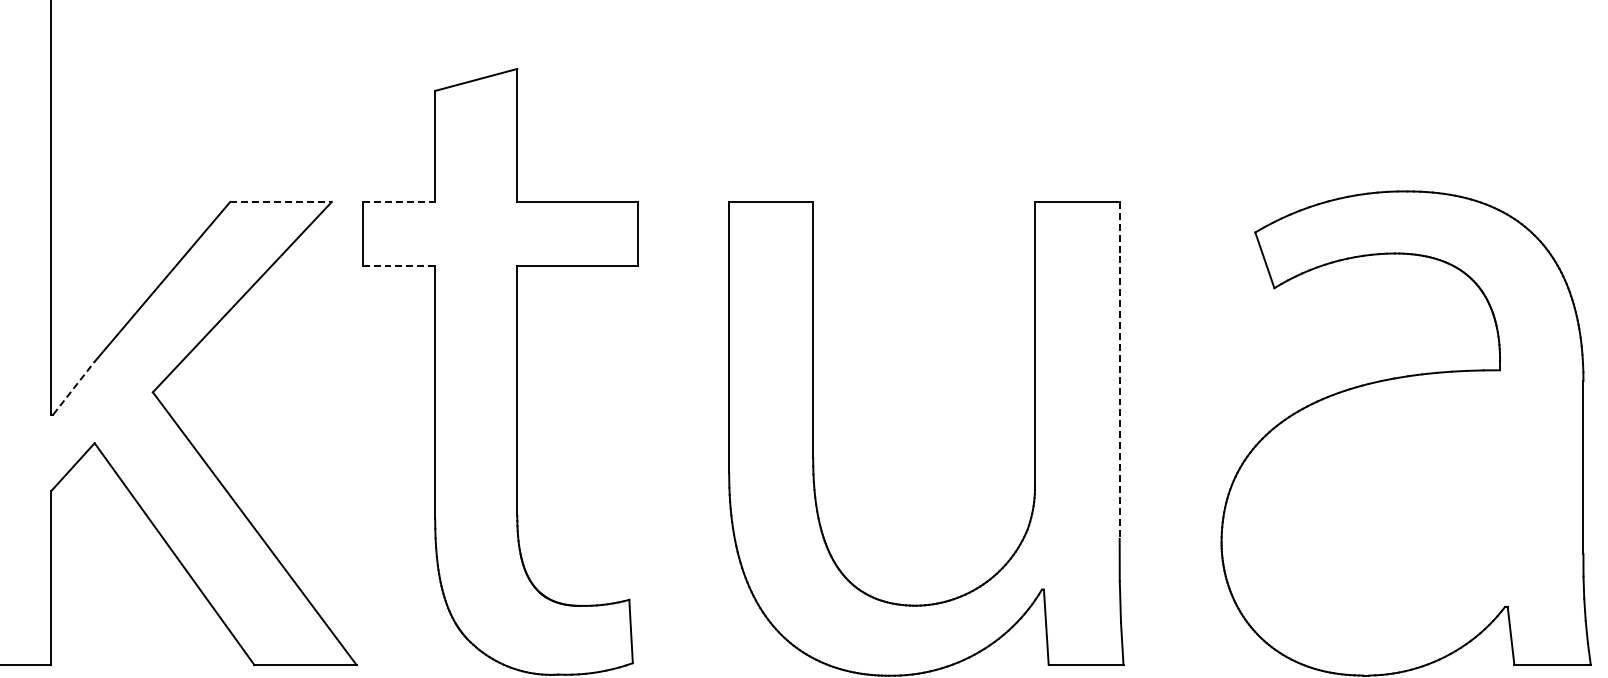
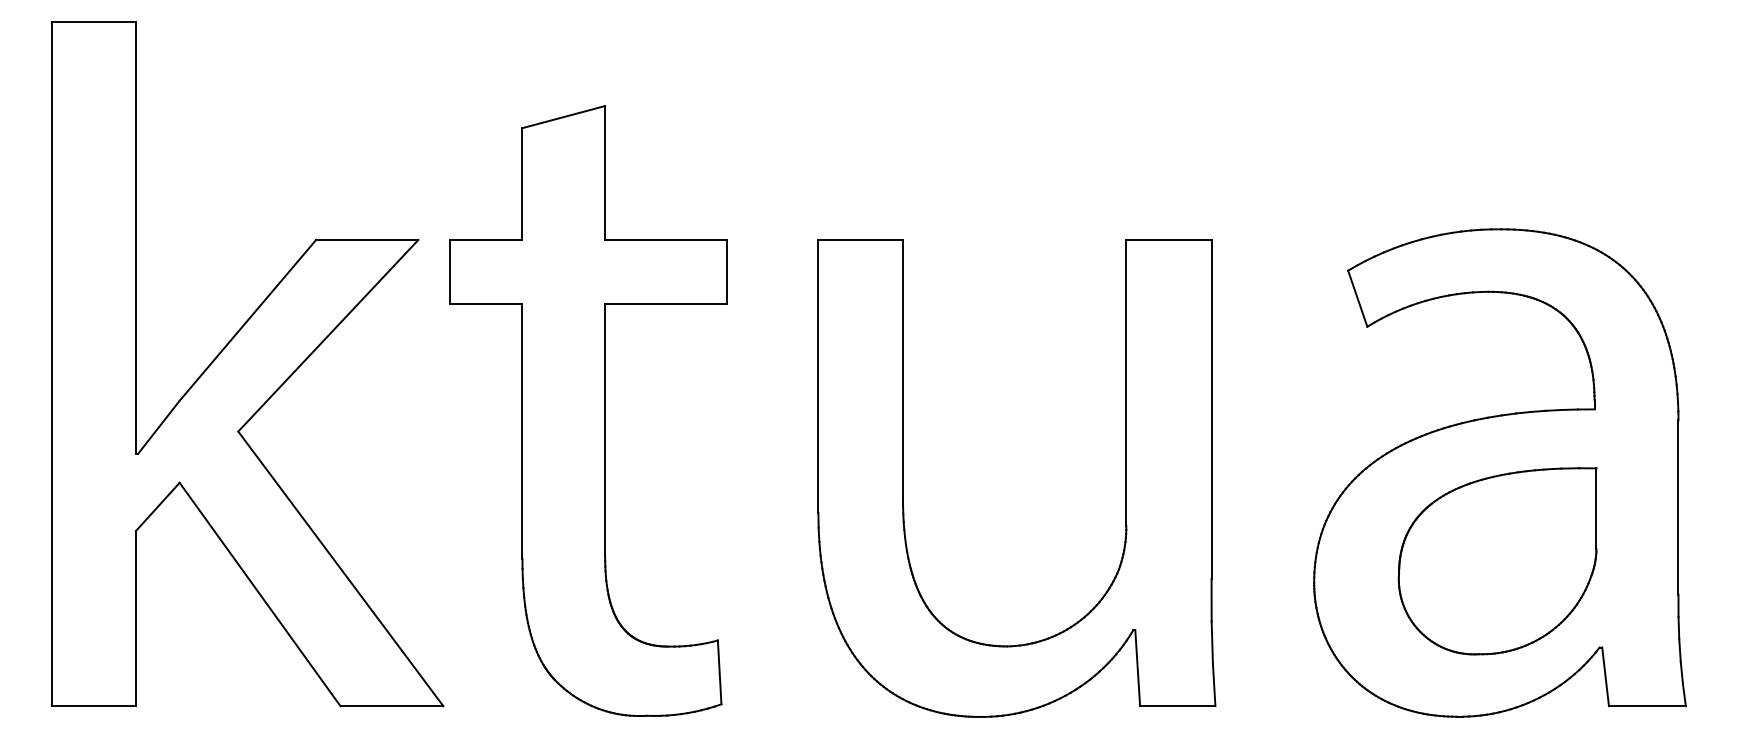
line: (281, 201) -> (367, 239), dashed -> solid
line: (399, 201) -> (486, 239), dashed -> solid
line: (398, 266) -> (485, 304), dashed -> solid
line: (1119, 370) -> (1211, 409), dashed -> solid
line: (73, 388) -> (158, 427), dashed -> solid
part: (1403, 521) -> (1497, 561), added

